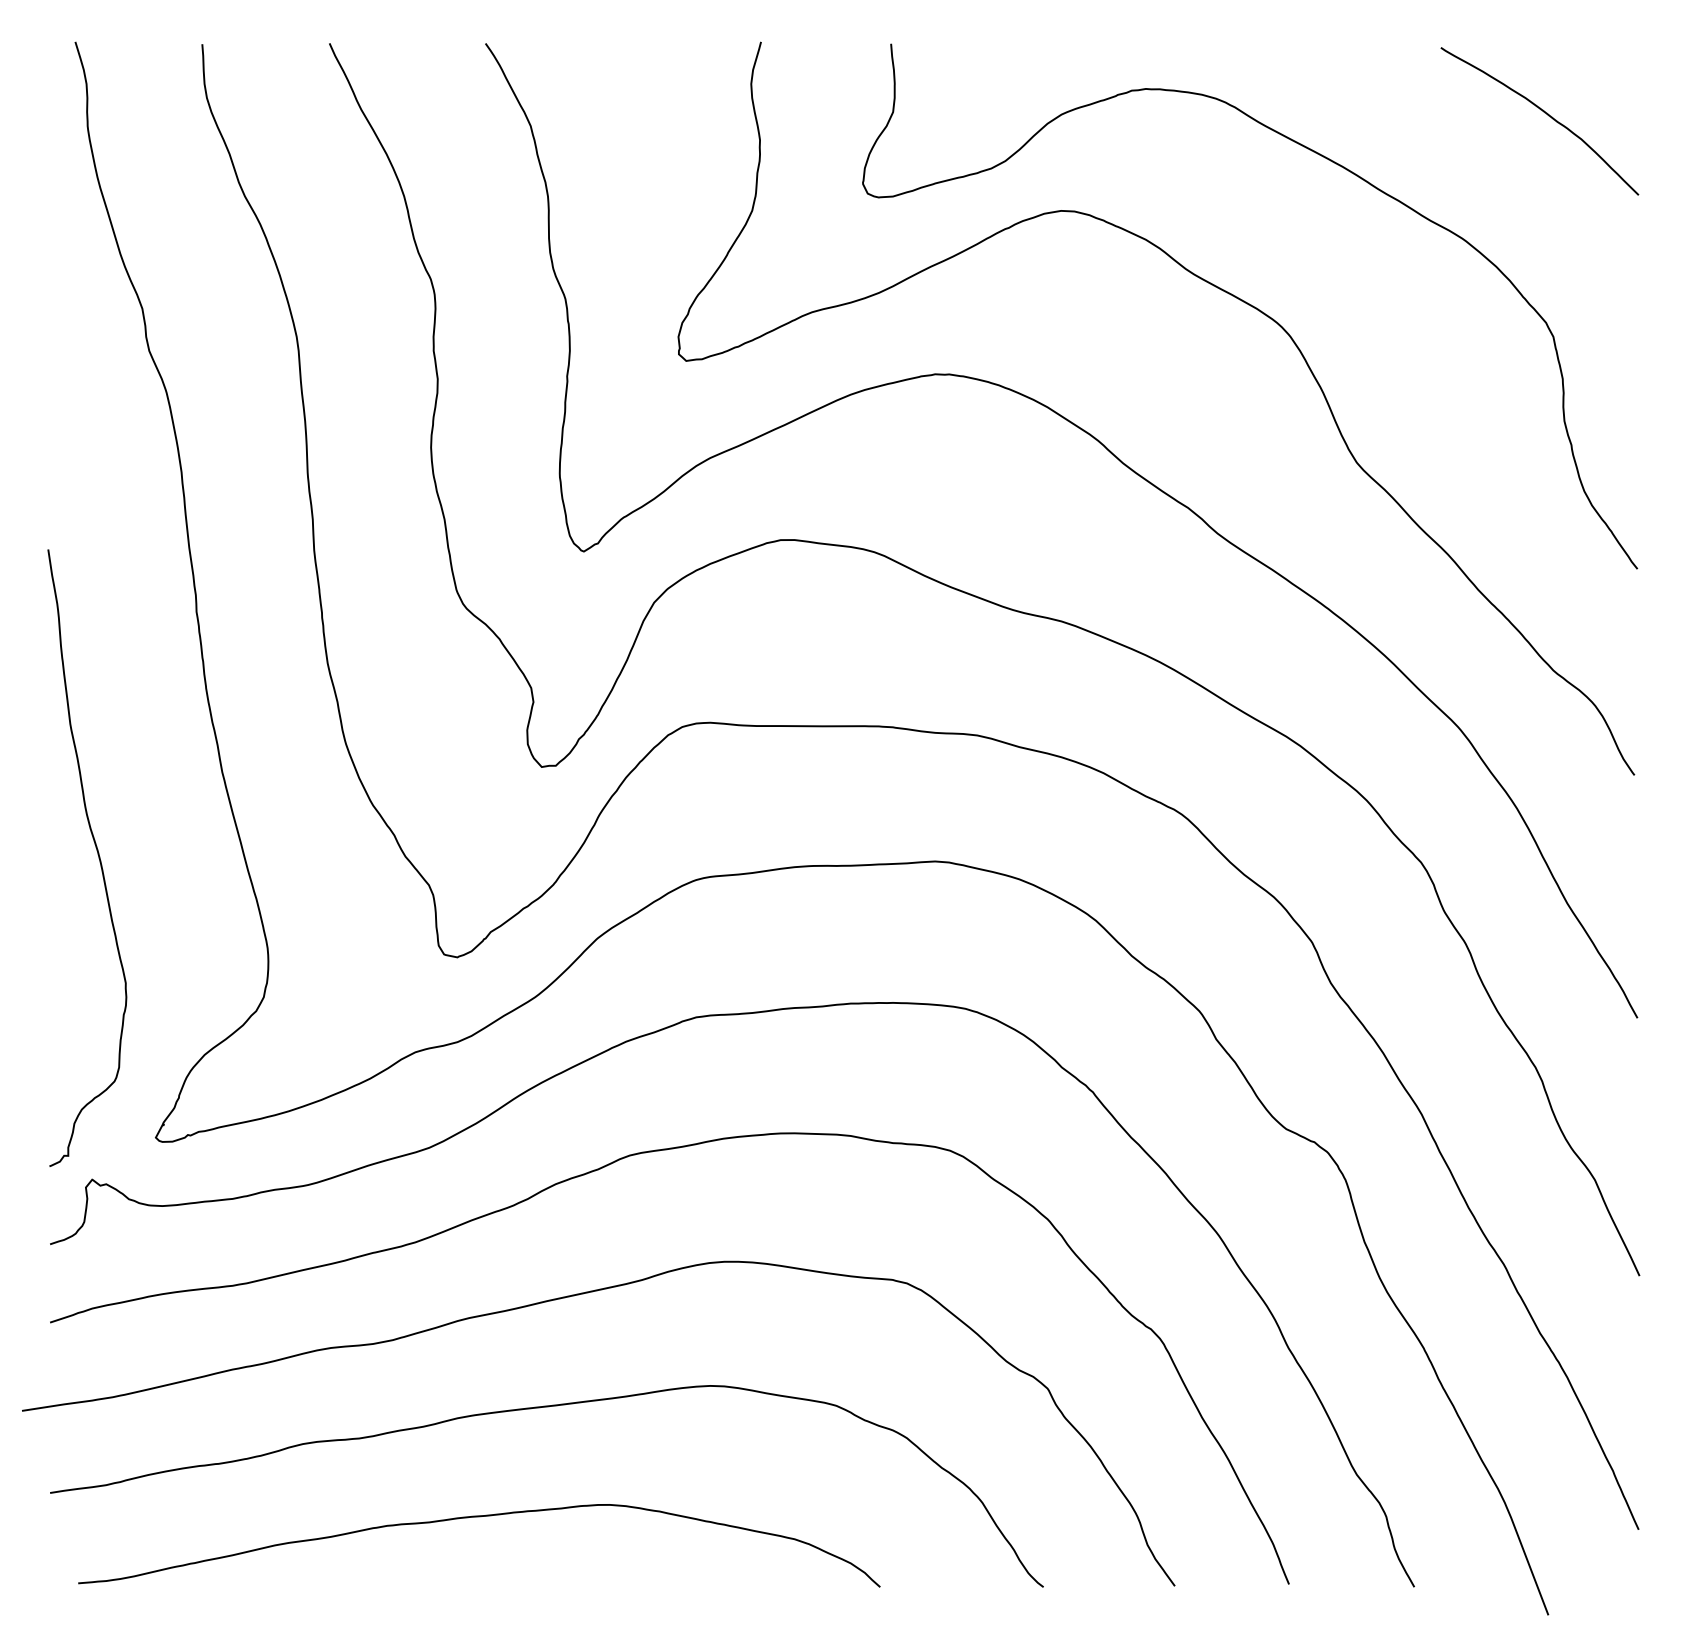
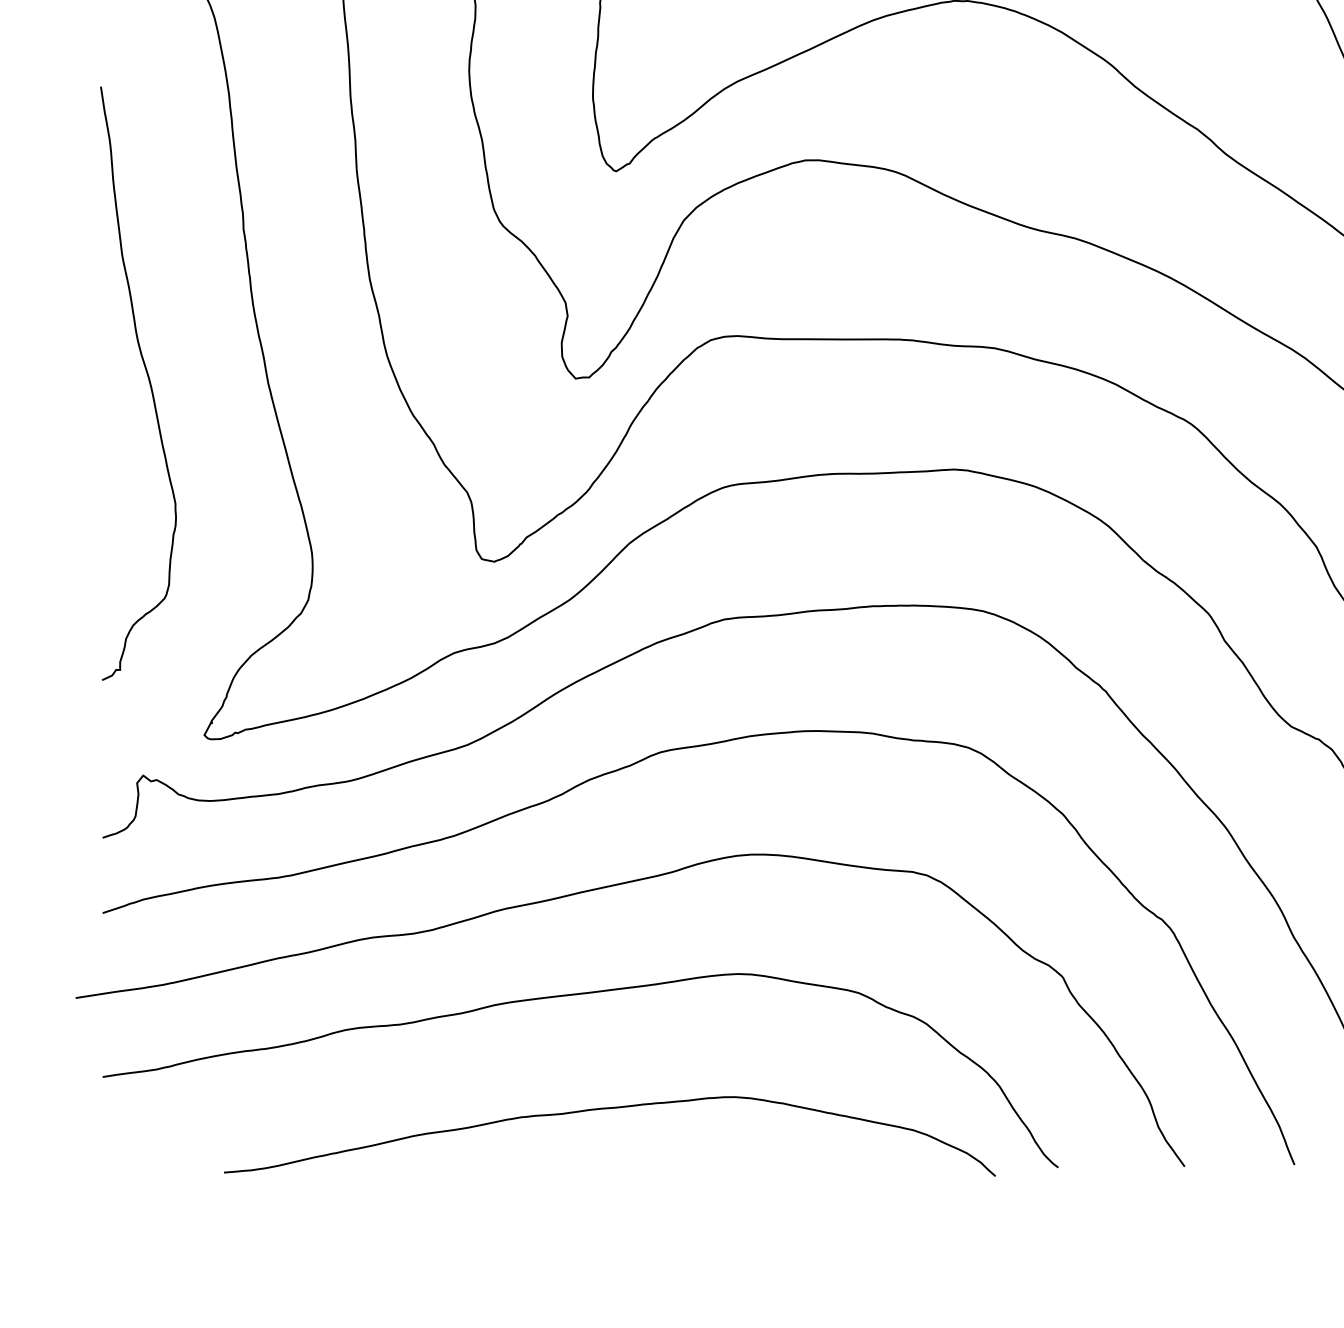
curve: (97, 854) -> (148, 380), moved
curve: (479, 1517) -> (610, 1109), moved

